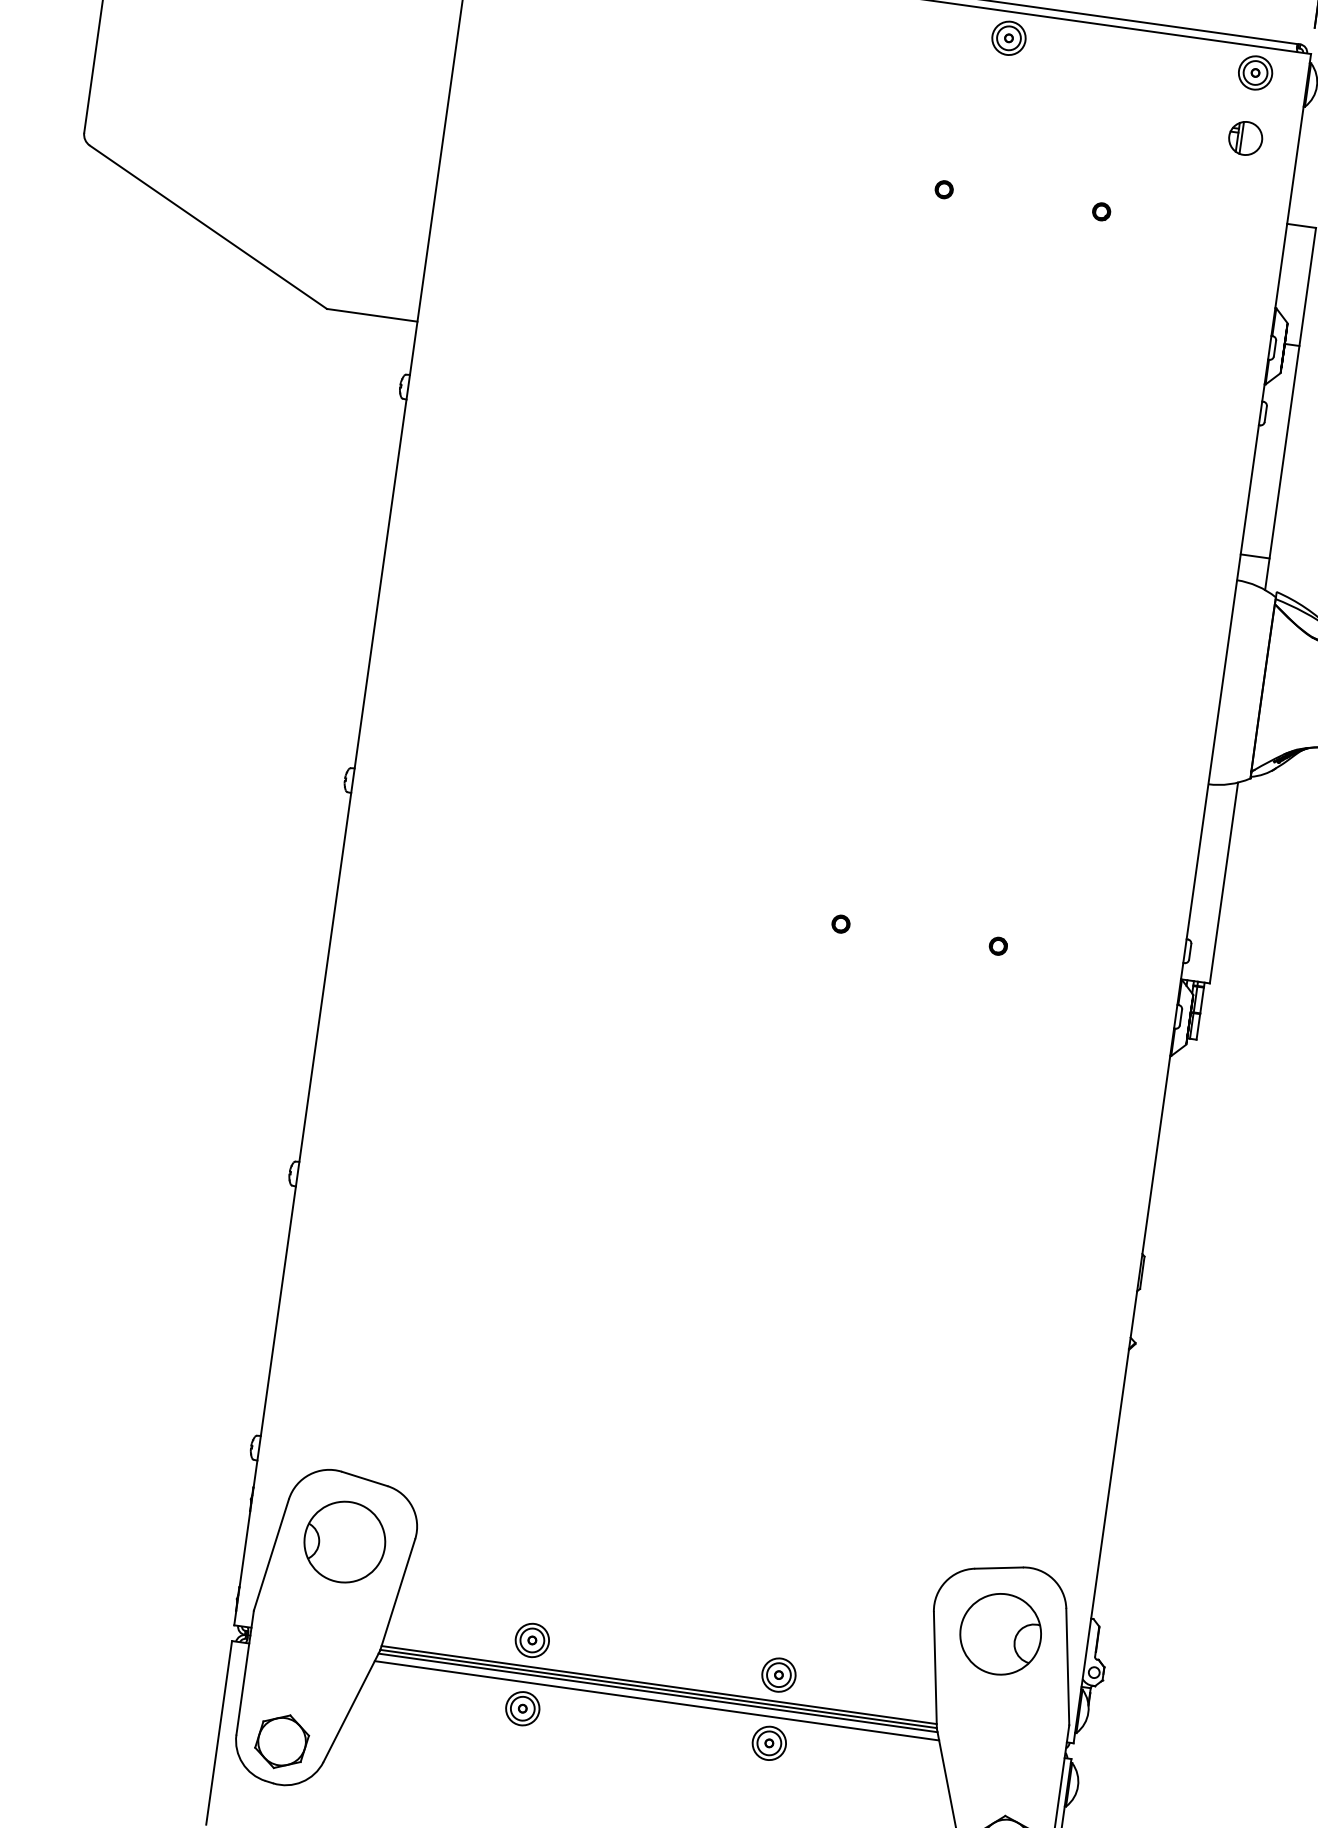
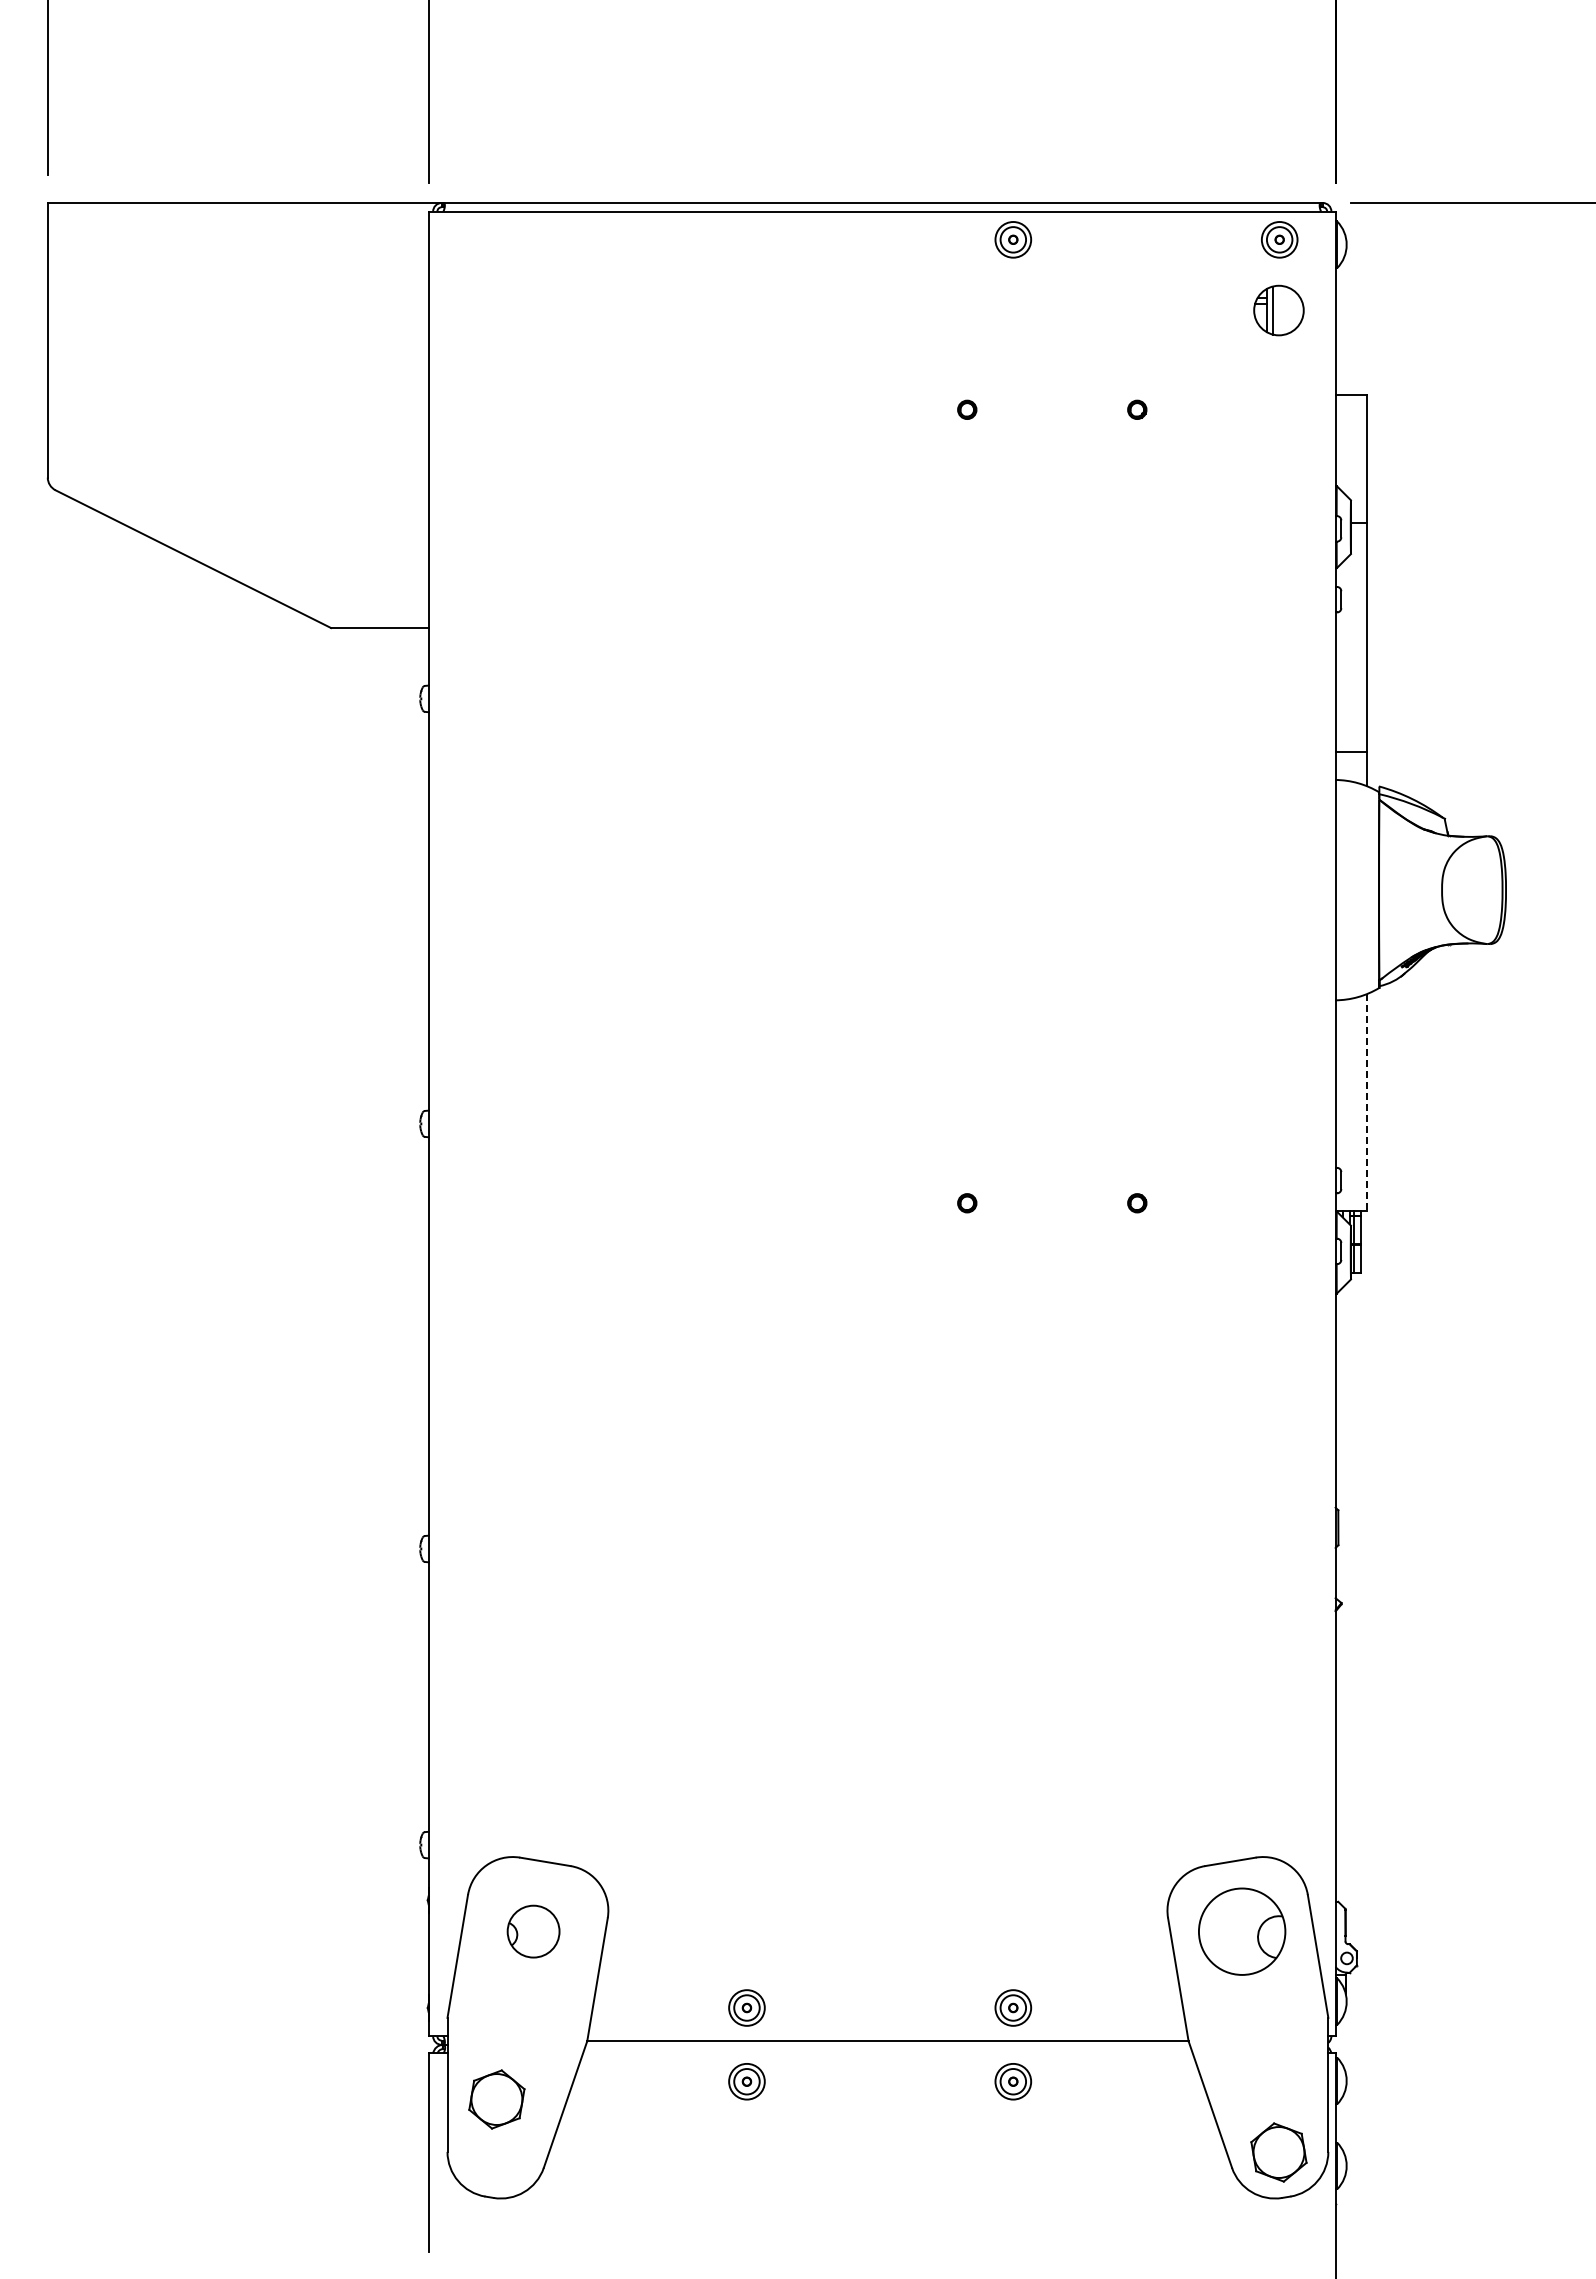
part: (1245, 138) -> (1278, 310), size x1.4
line: (1223, 883) -> (1366, 1103), solid -> dashed
part: (344, 1541) -> (533, 1931), size x0.6
line: (658, 1685) -> (887, 2036), removed
line: (657, 1692) -> (887, 2044), removed
line: (656, 1700) -> (887, 2053), removed
part: (281, 1741) -> (496, 2099), moved

